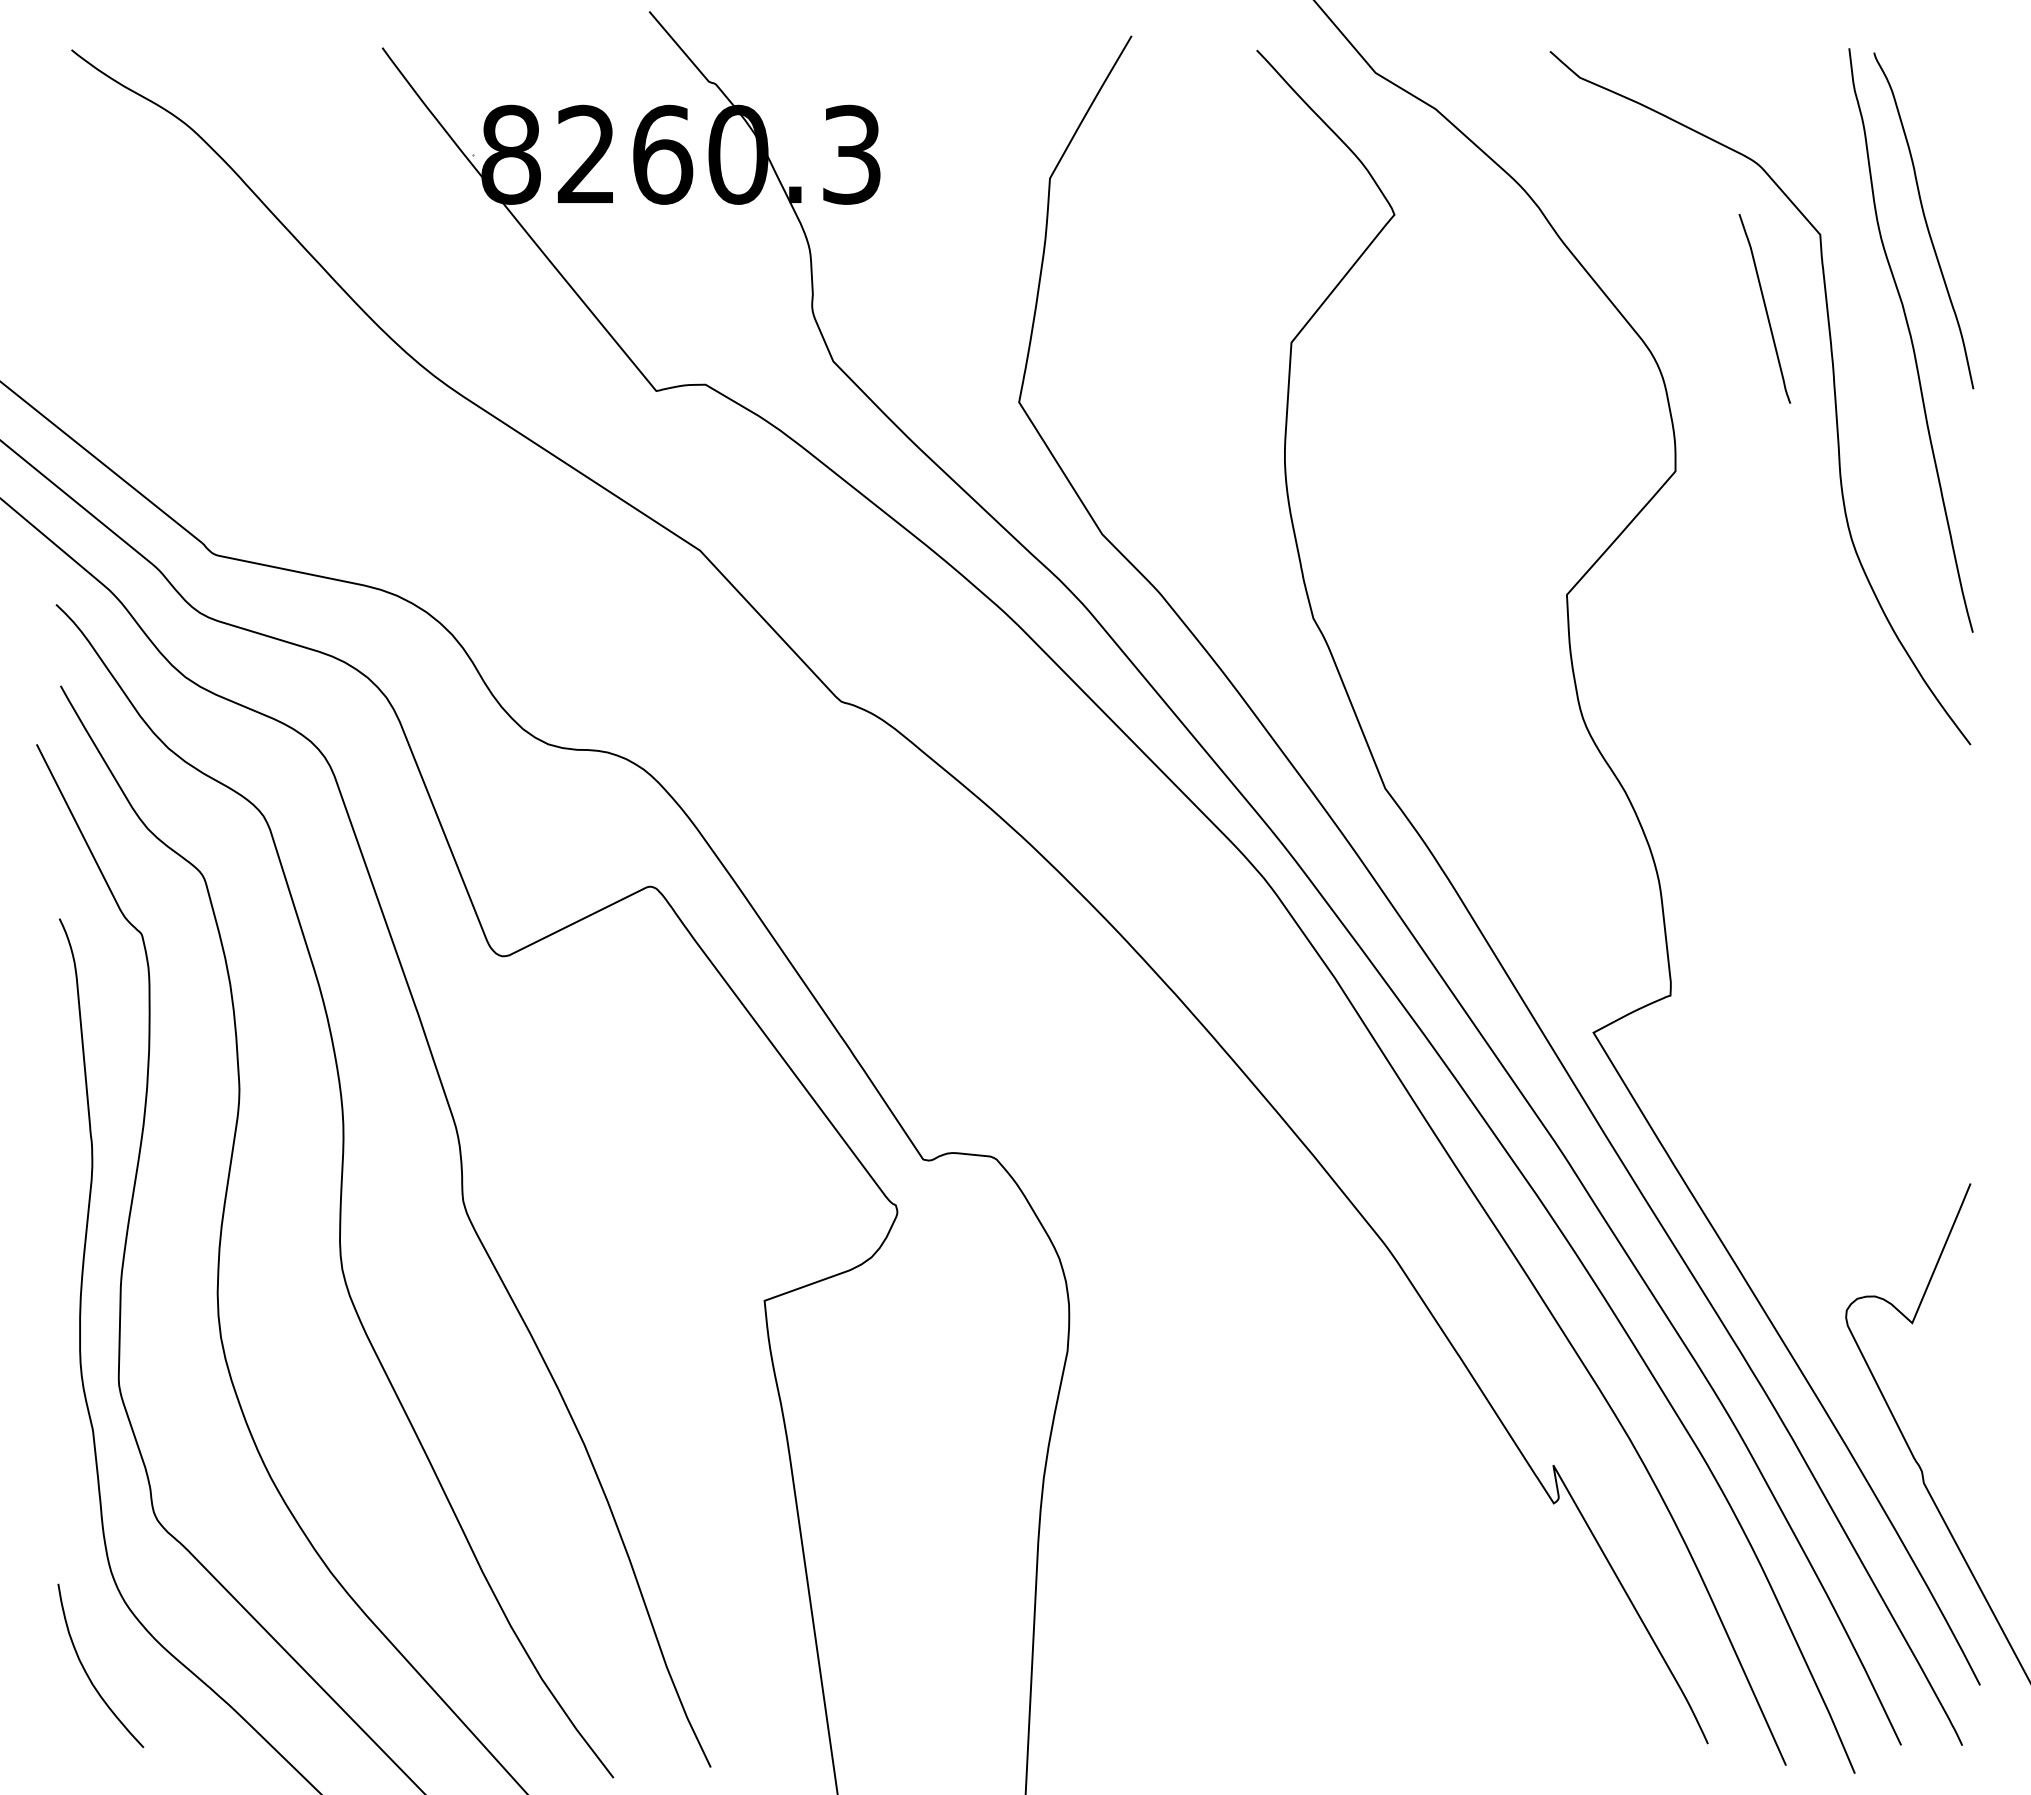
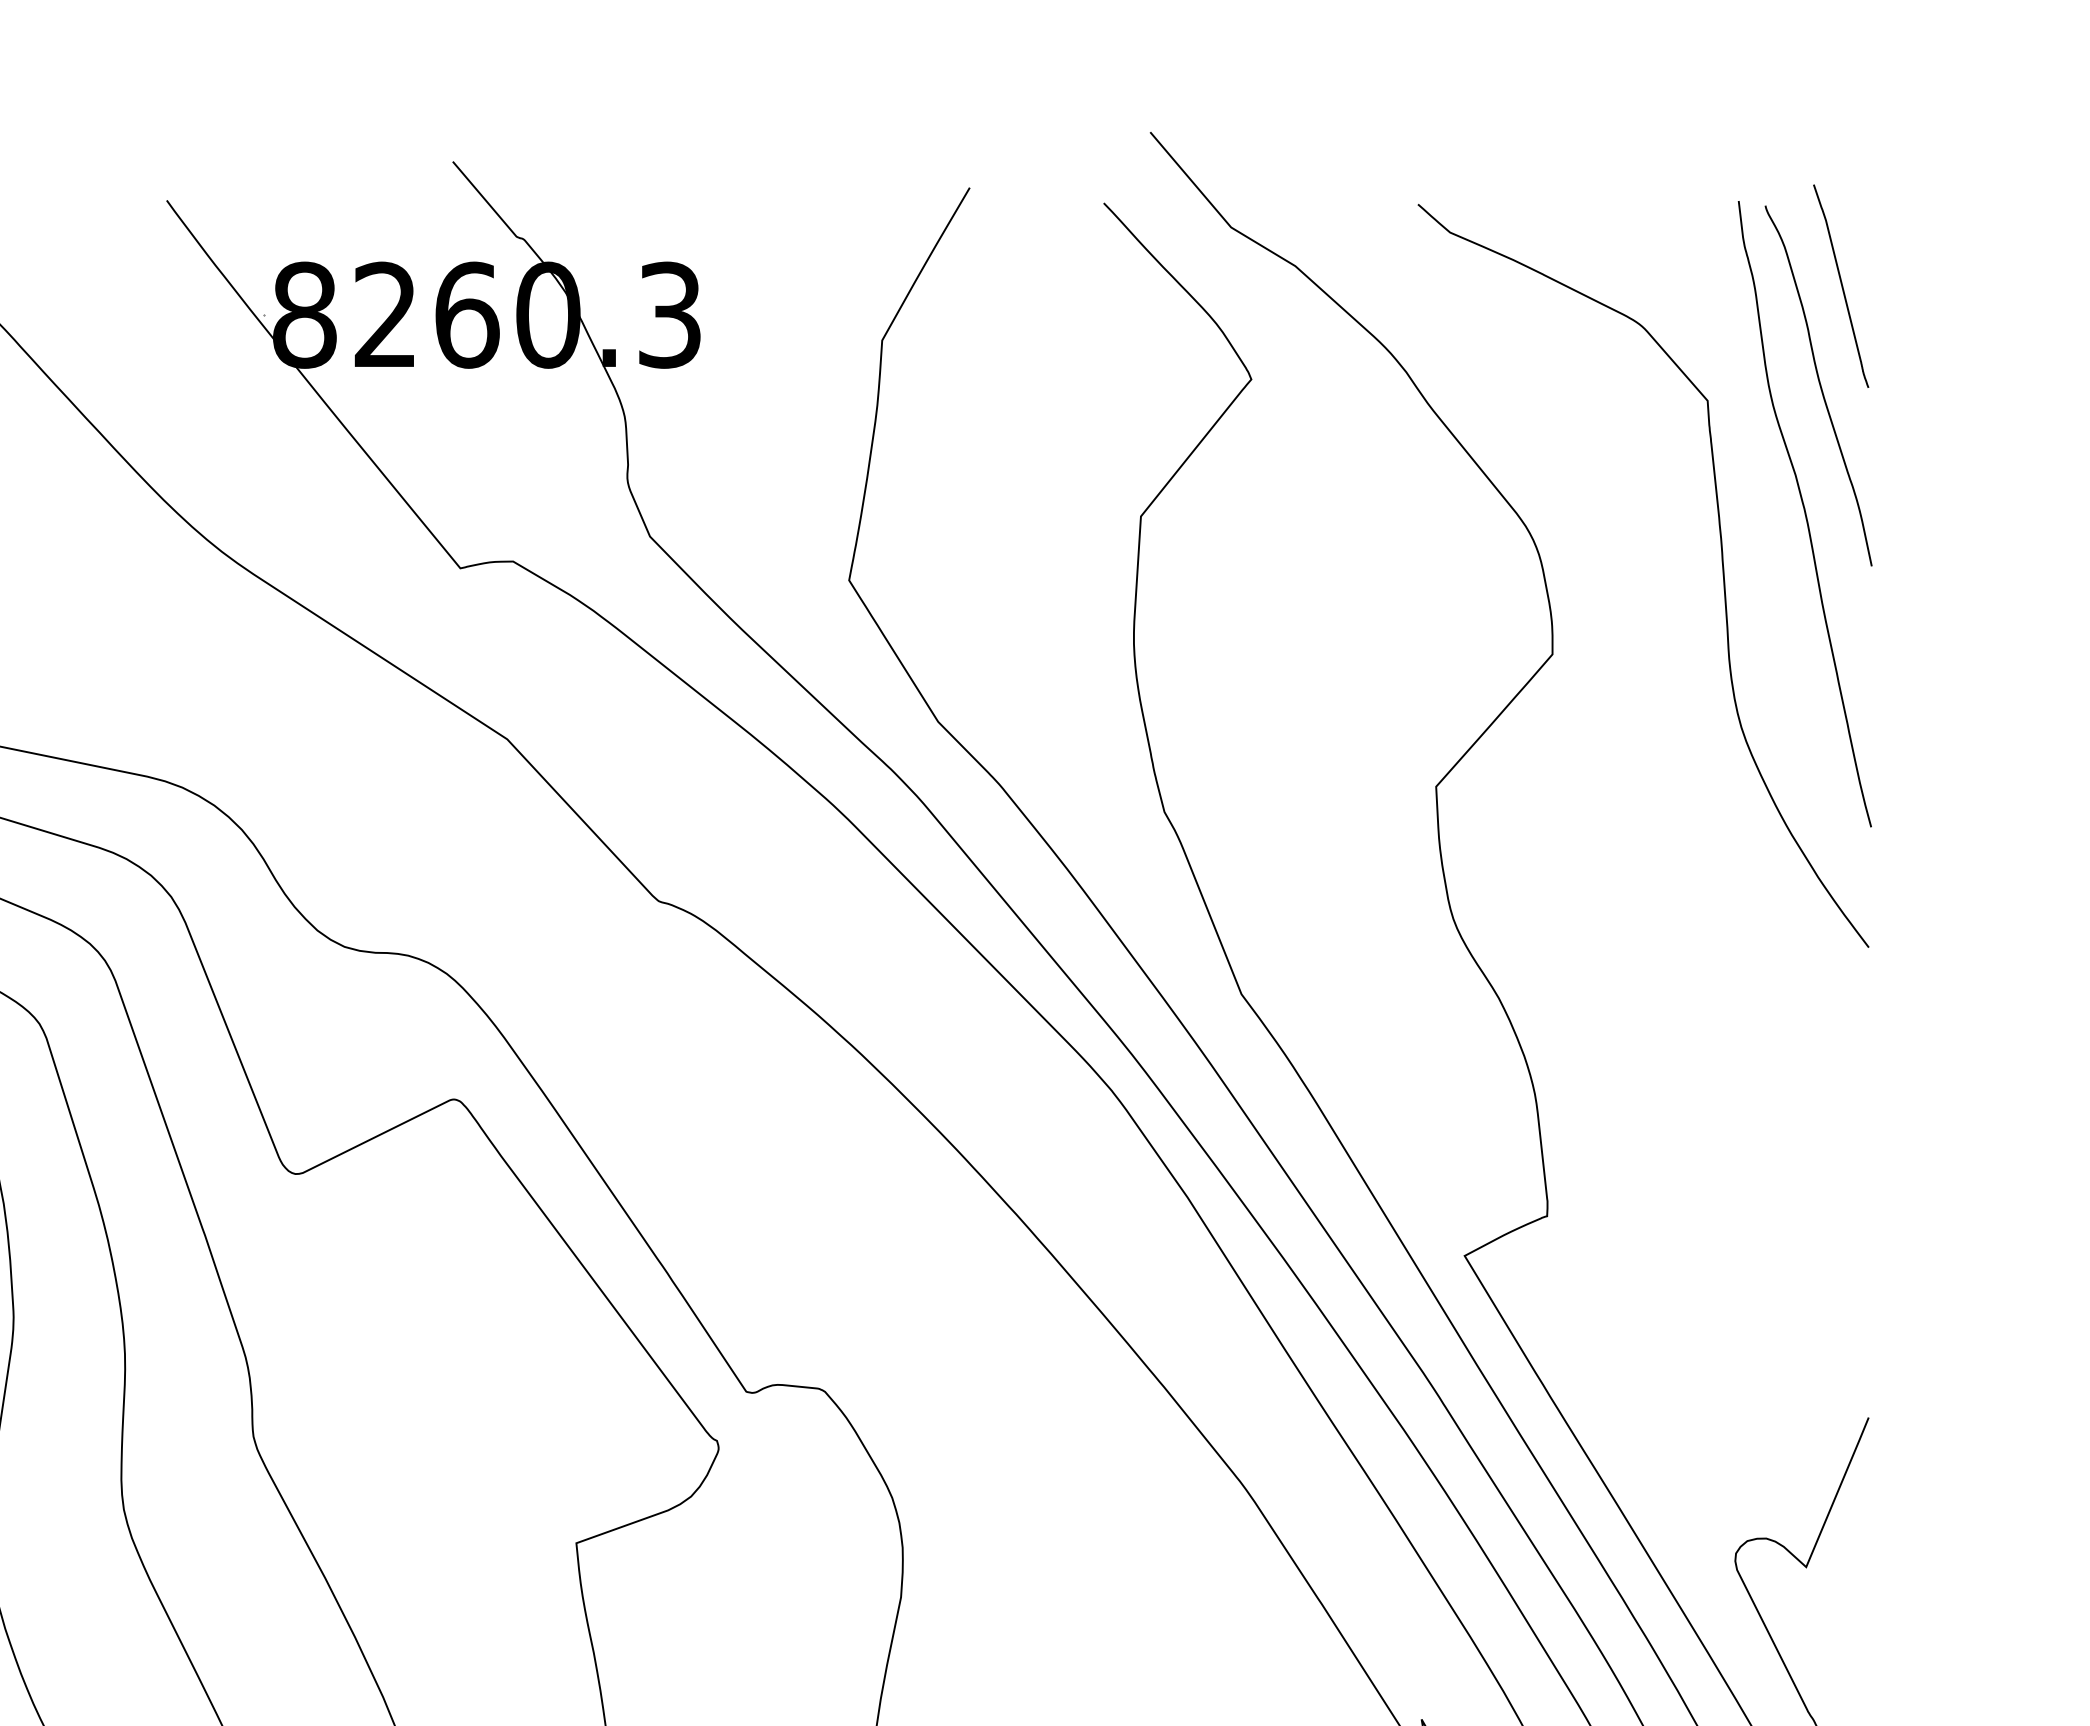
curve: (1764, 308) -> (1840, 285), moved

